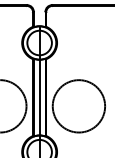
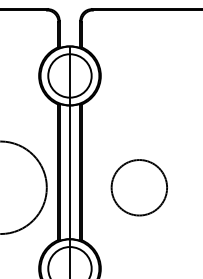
circle: (78, 106) -> (138, 188), size x0.6

